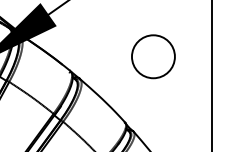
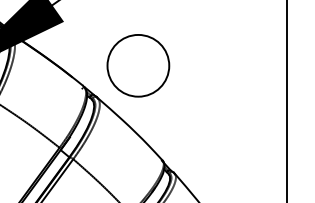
circle: (153, 56) -> (138, 65), moved

